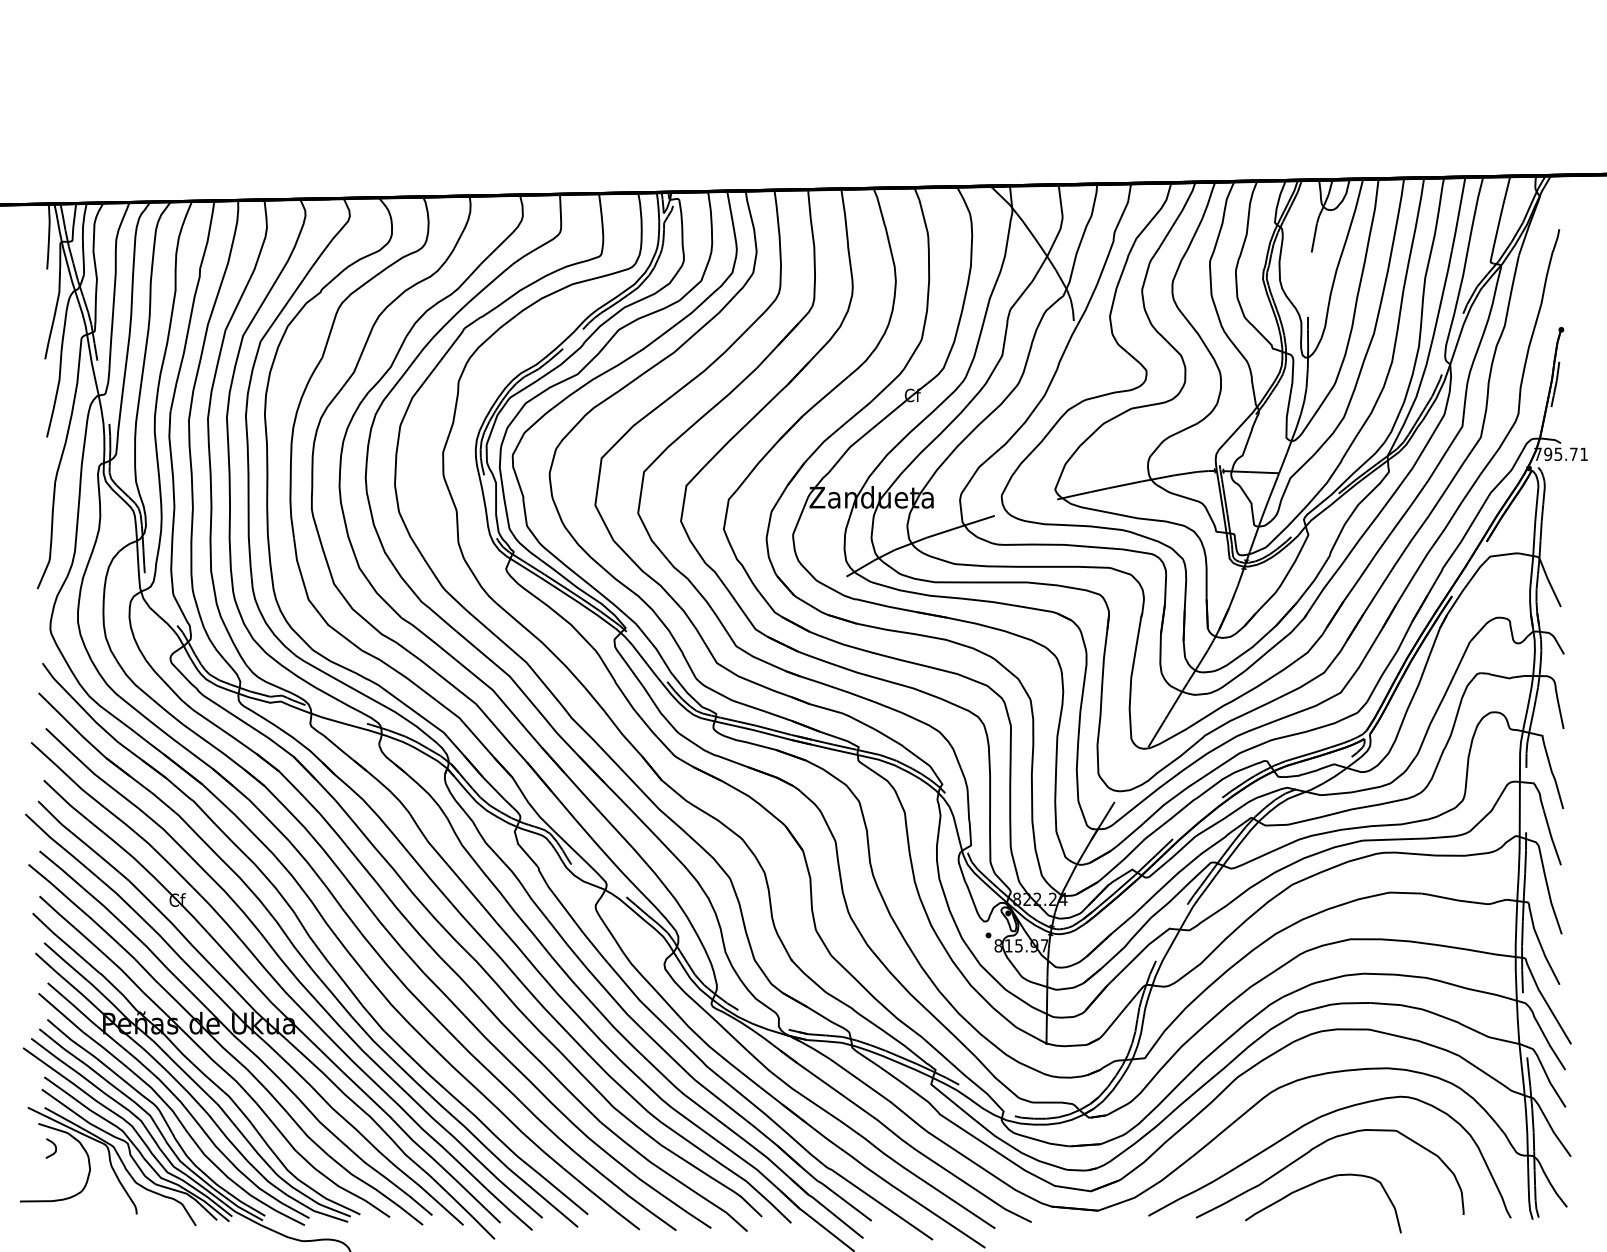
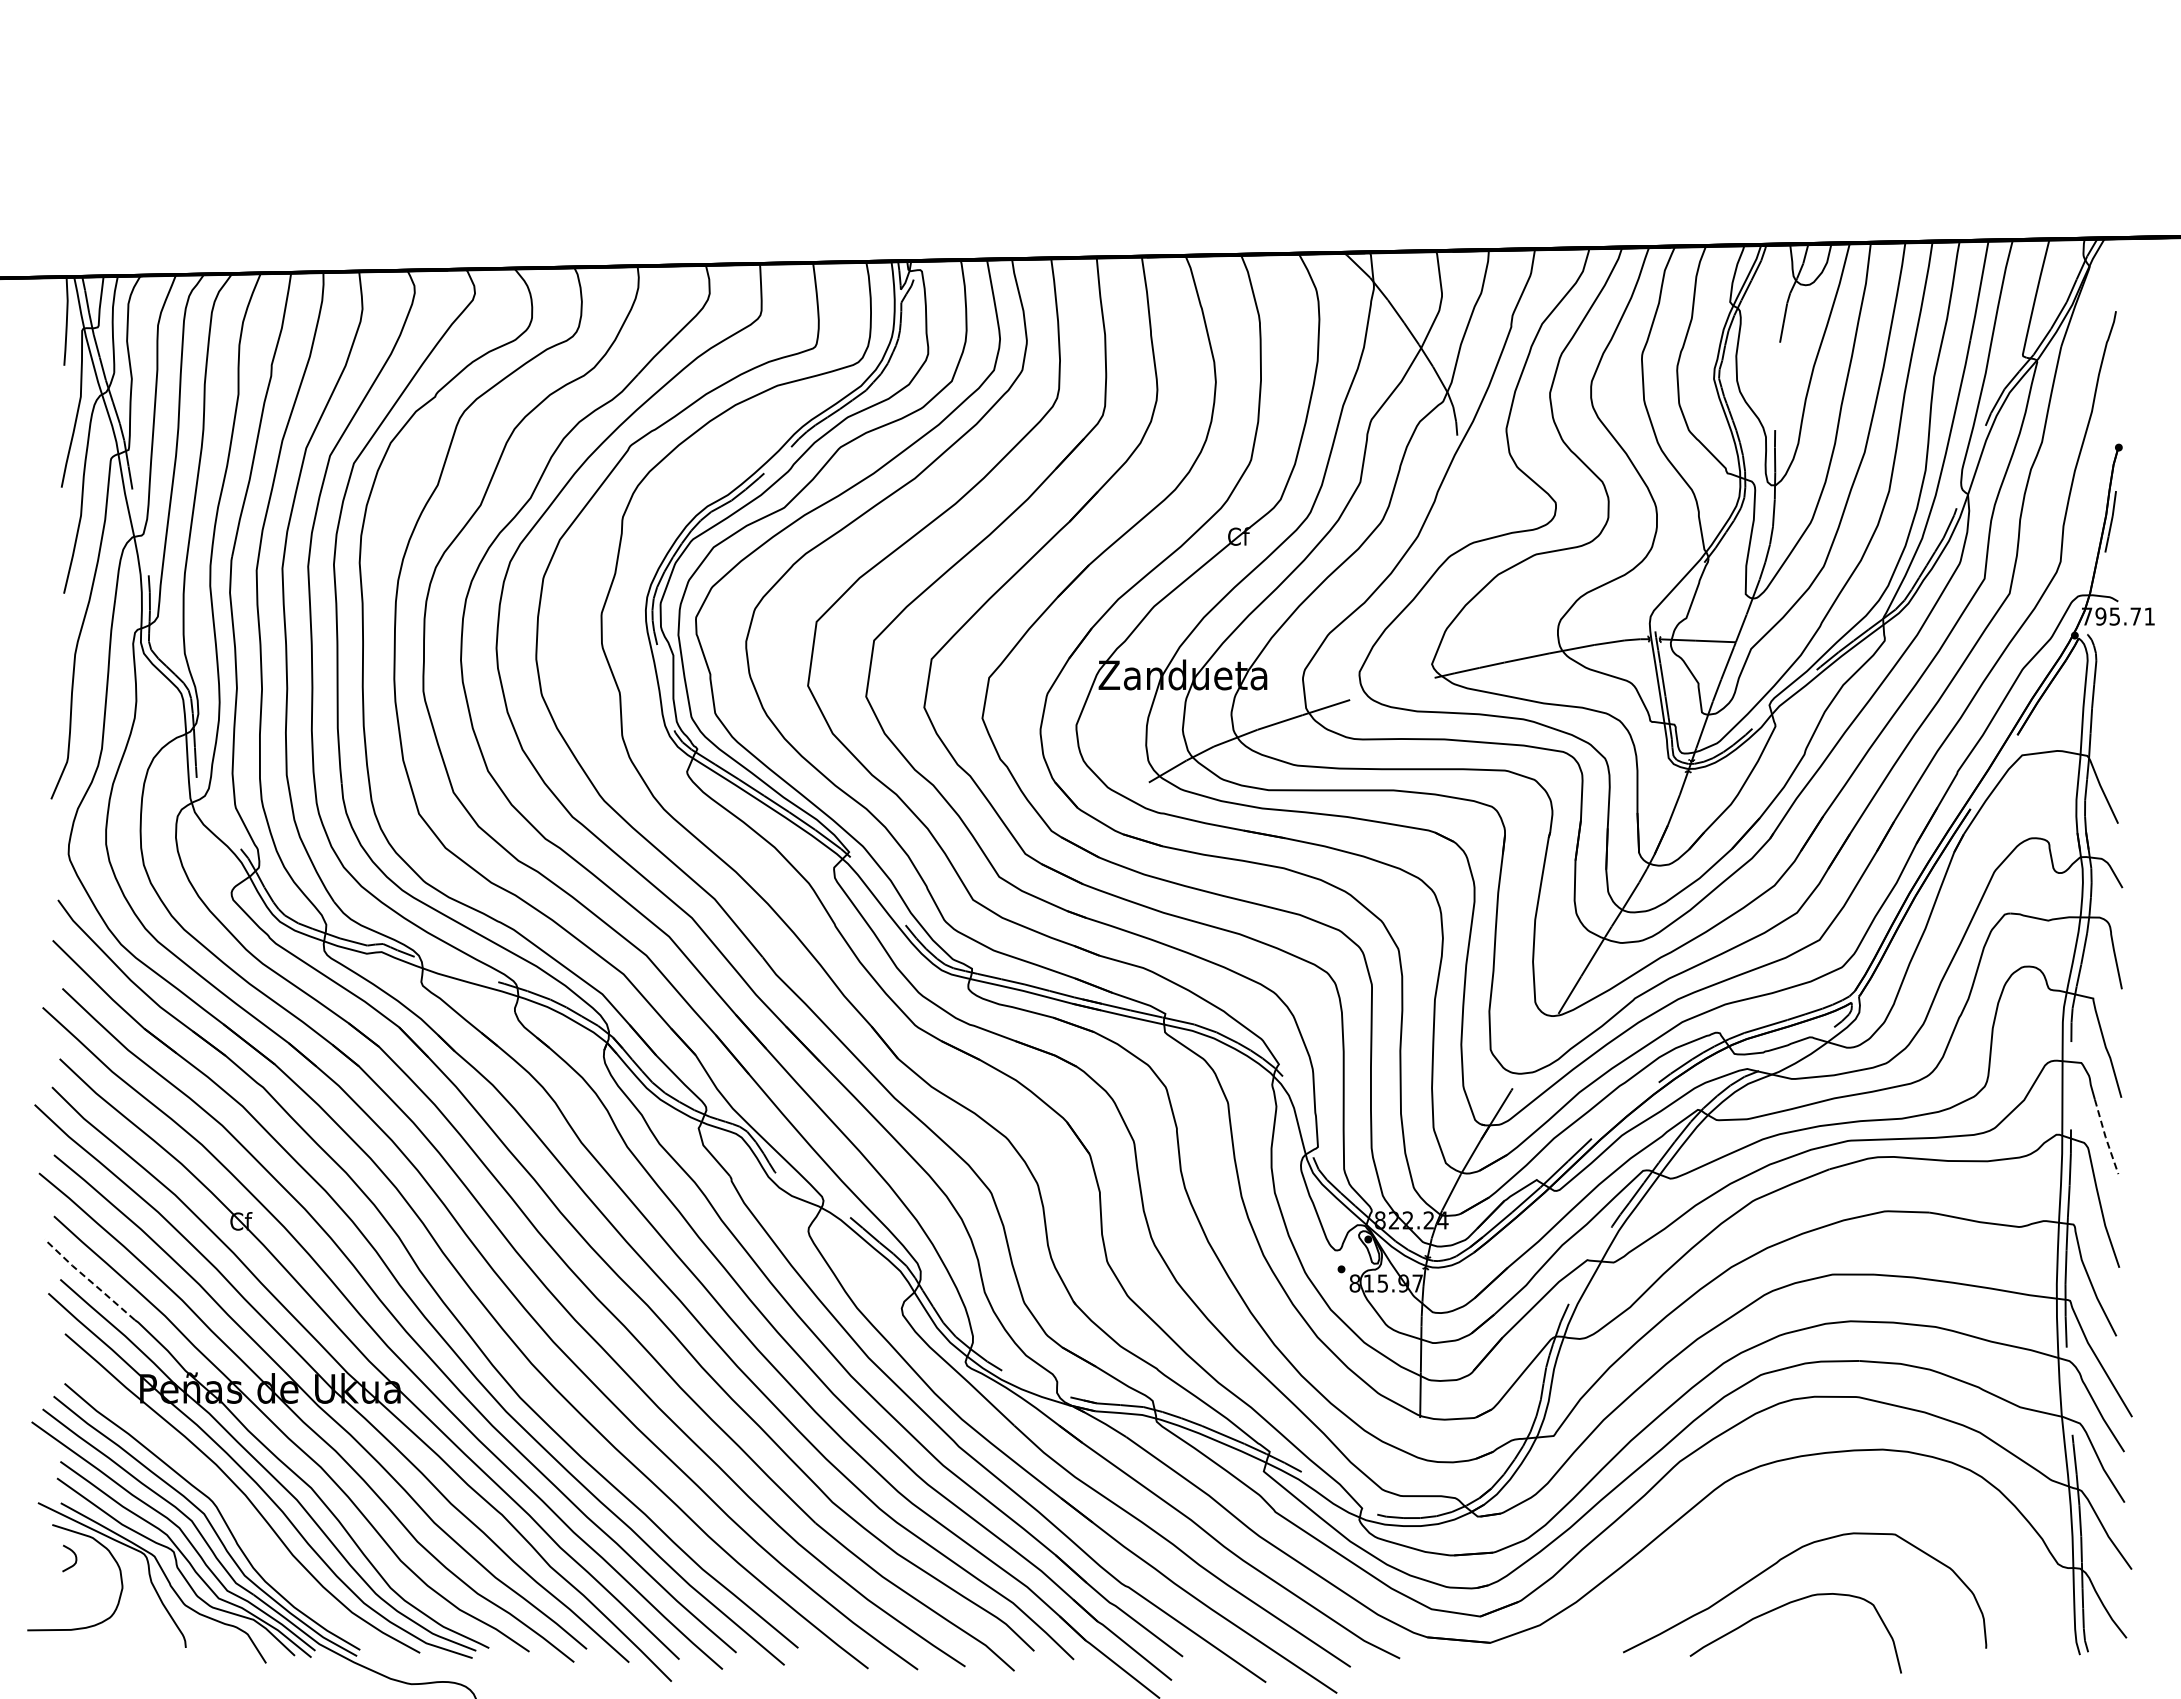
line: (1551, 838) -> (2105, 1137), solid -> dashed
line: (65, 942) -> (88, 1279), solid -> dashed
curve: (171, 1109) -> (233, 1505), removed
curve: (1311, 1122) -> (1779, 1523), removed

